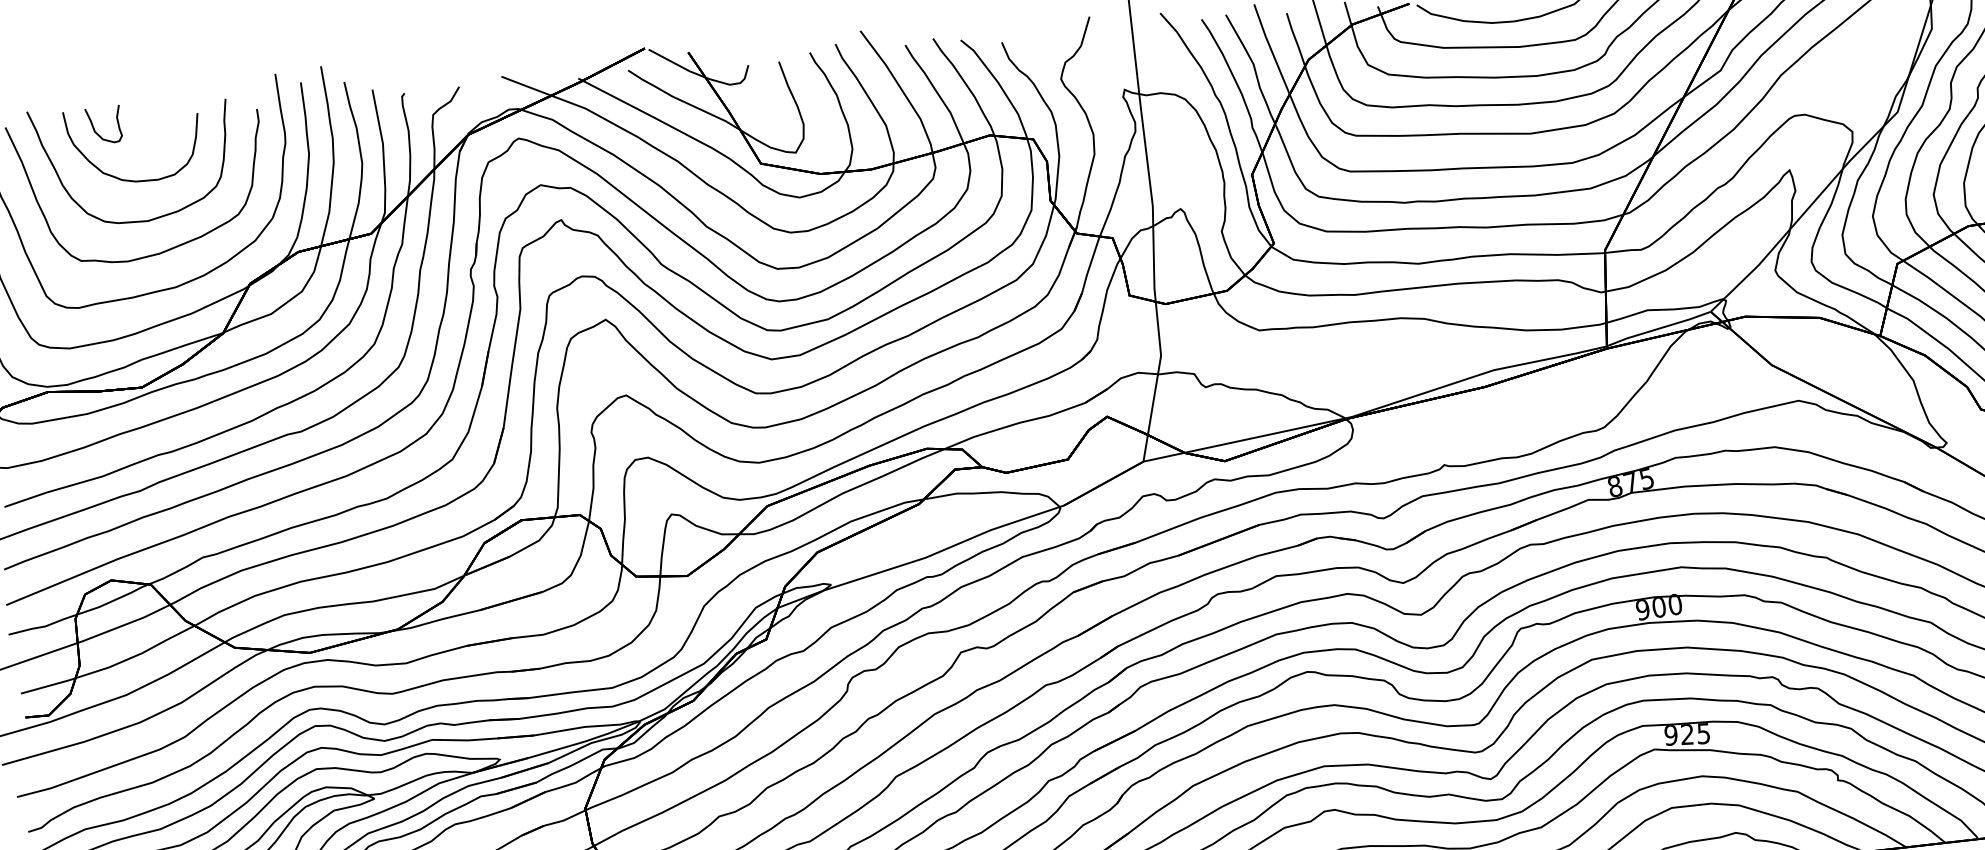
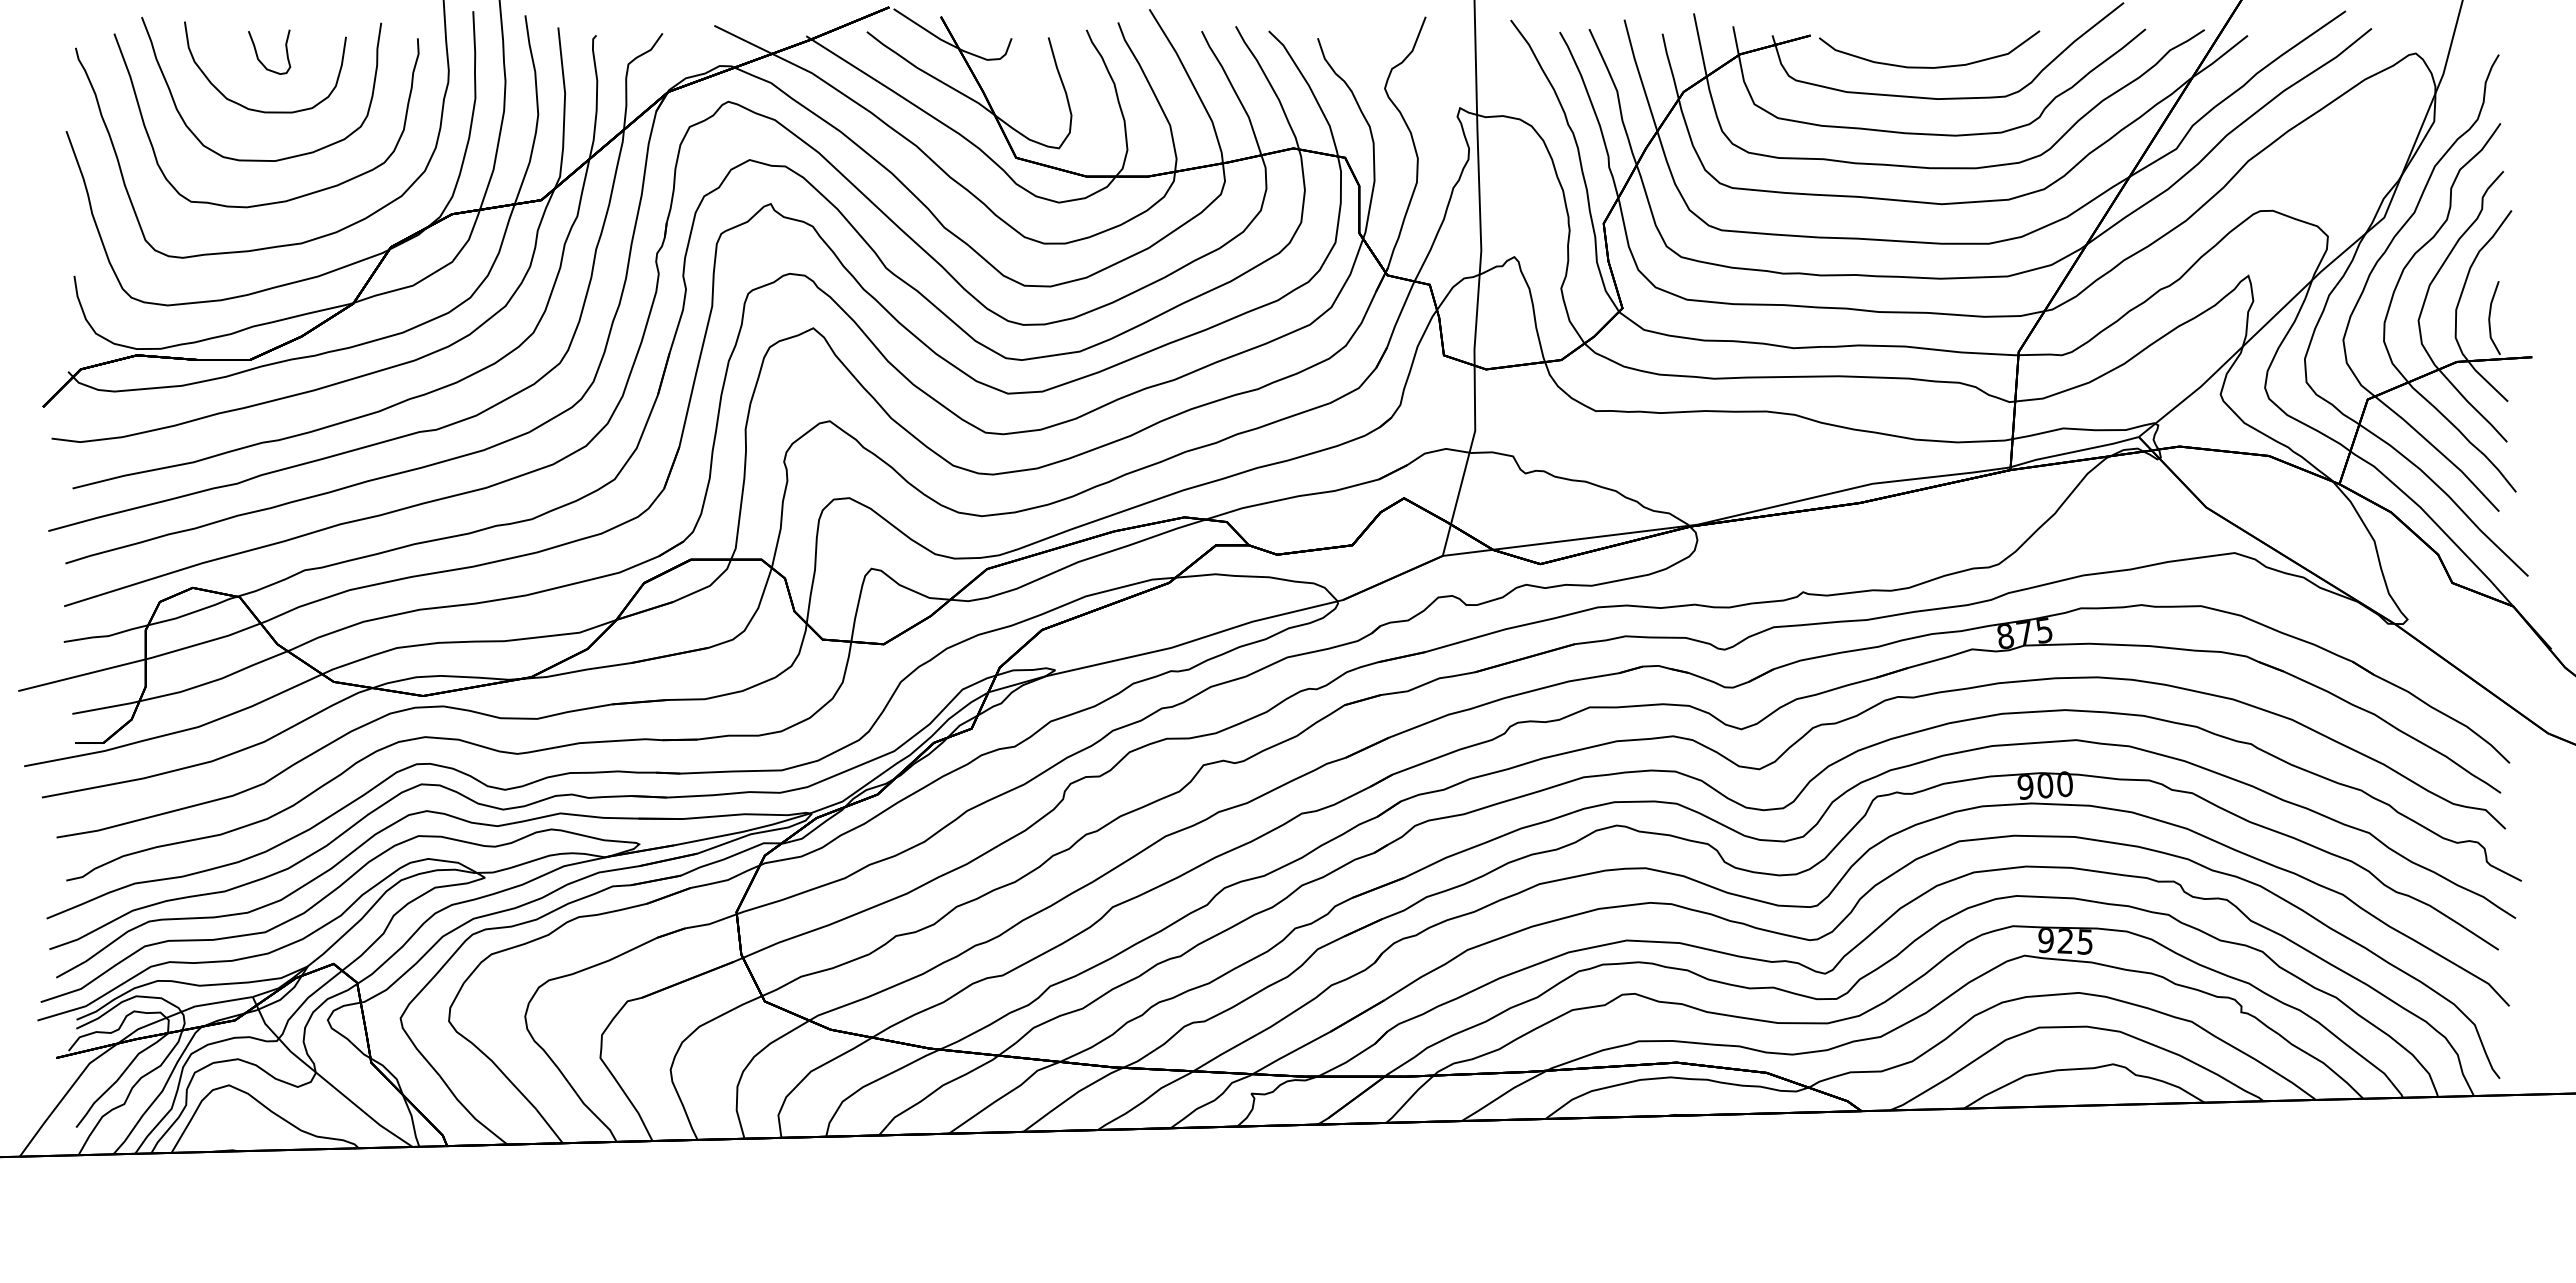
curve: (93, 126) -> (257, 52), moved

